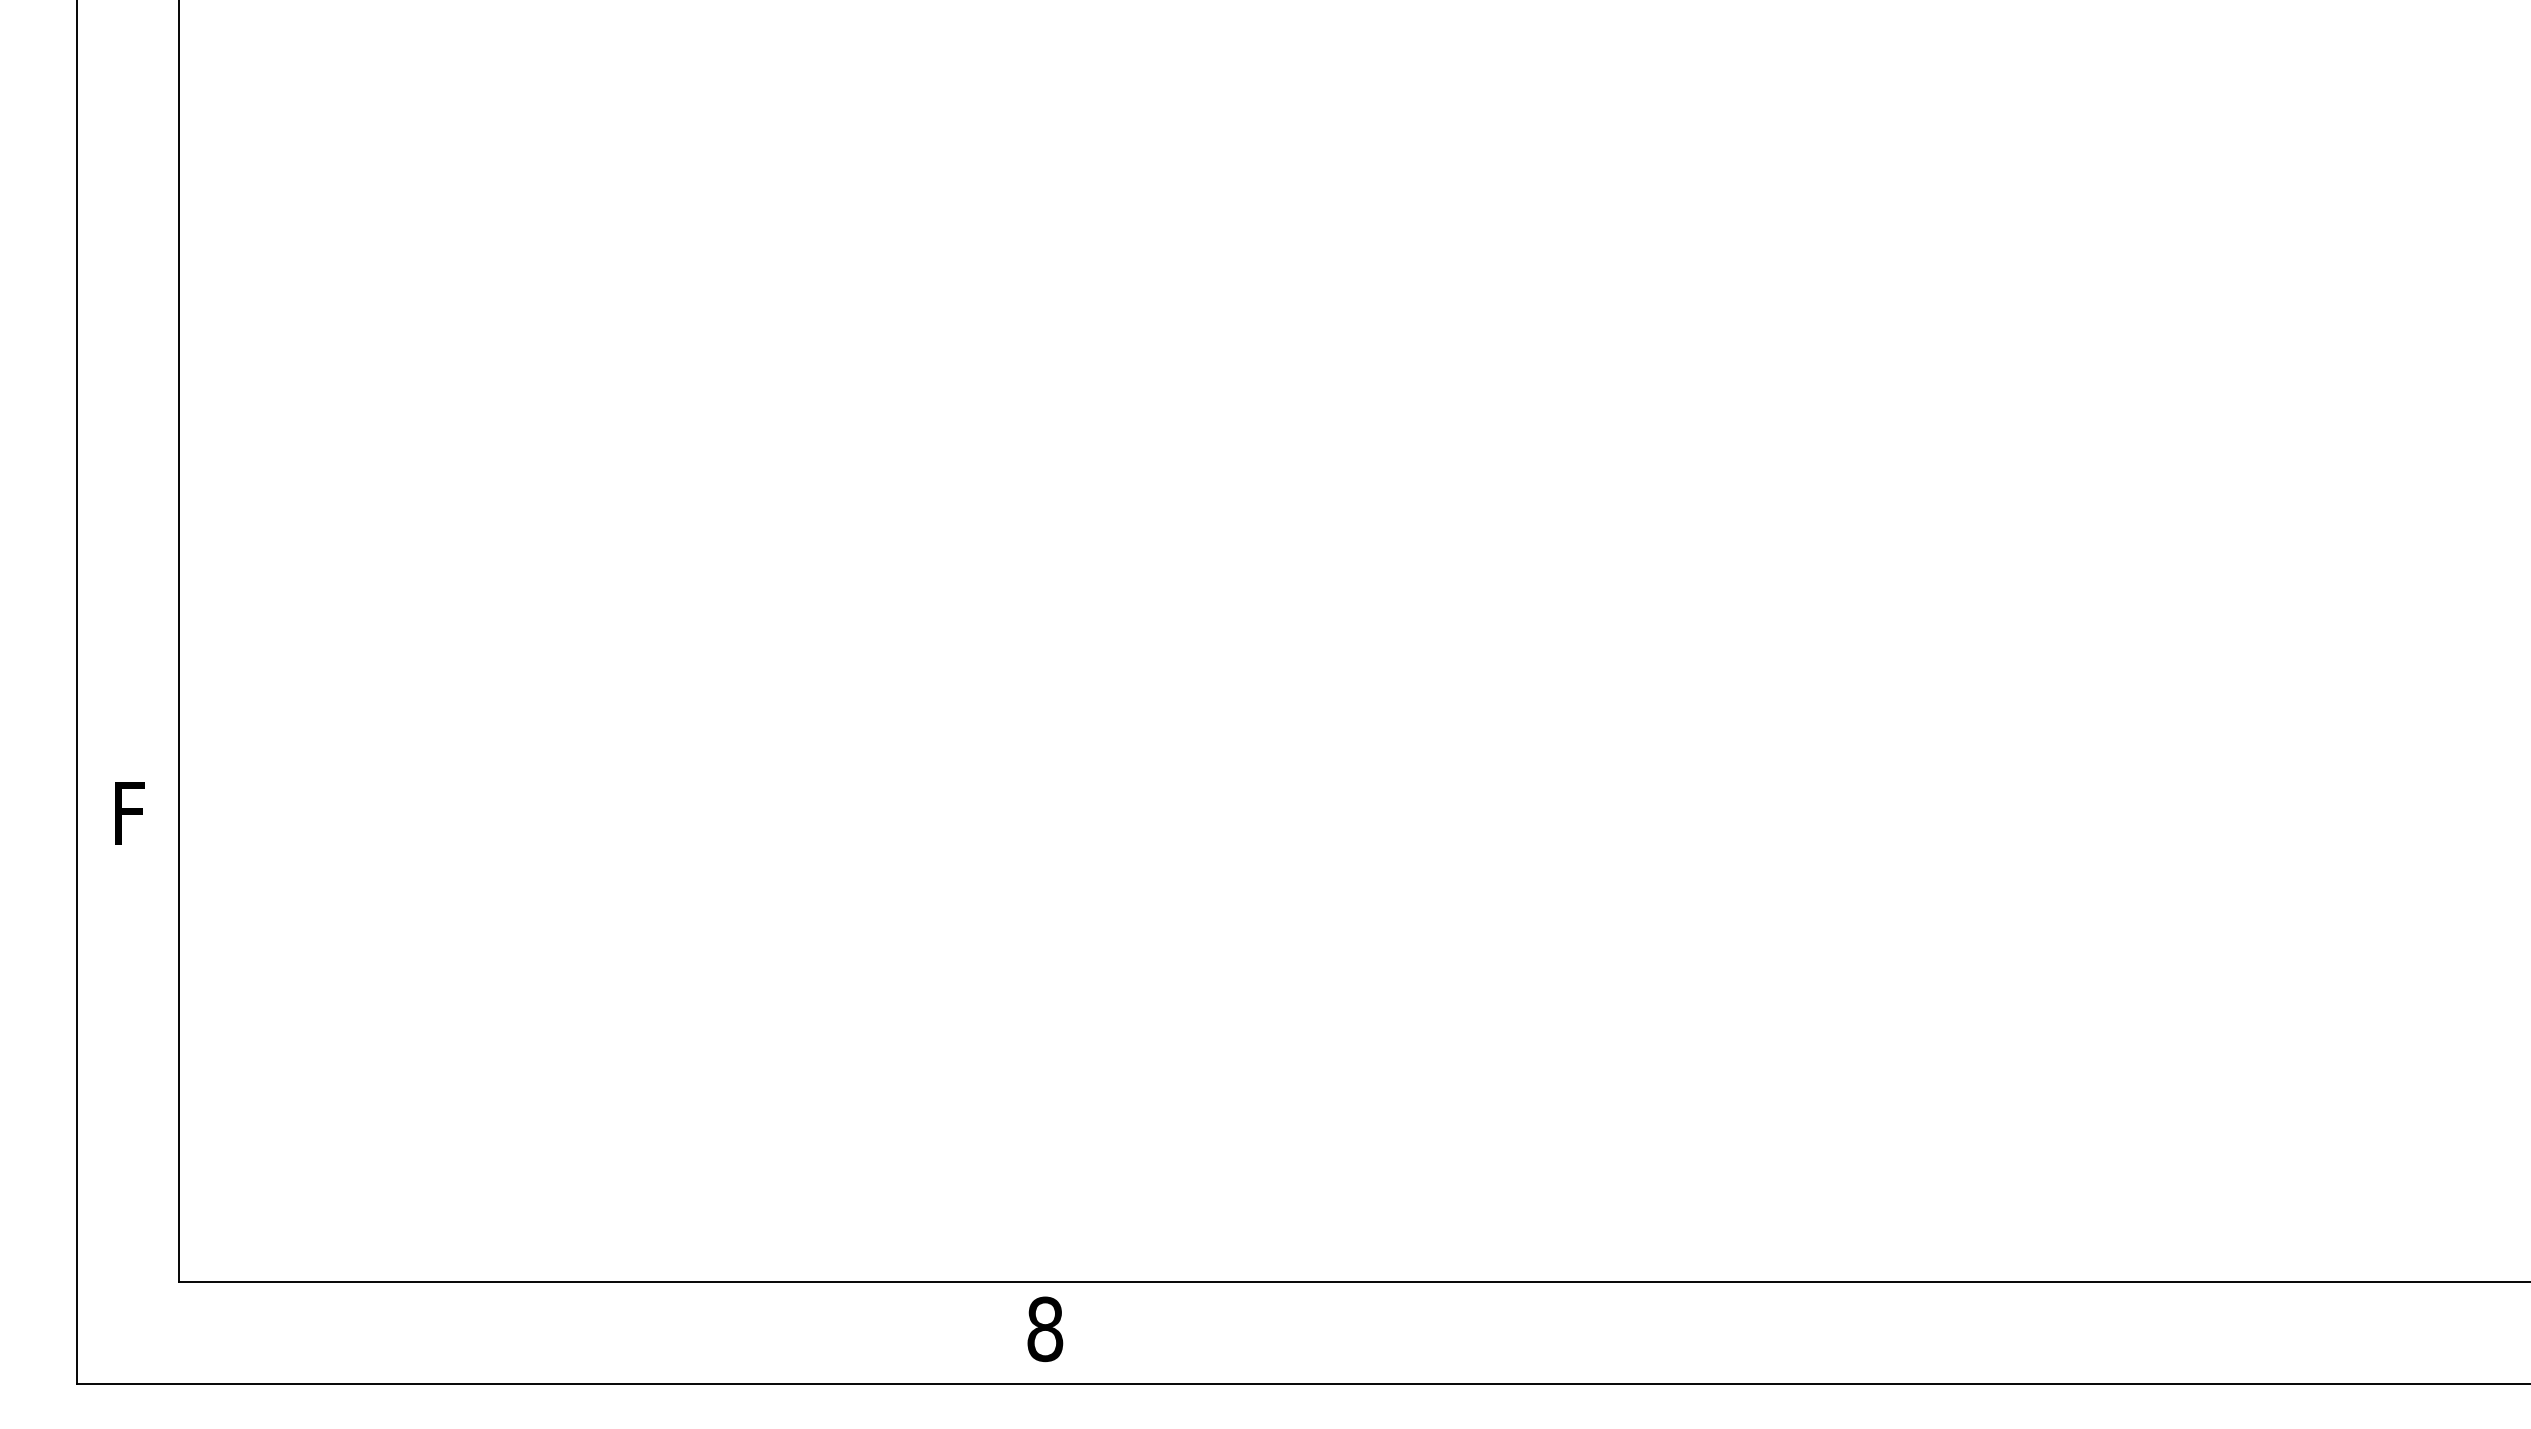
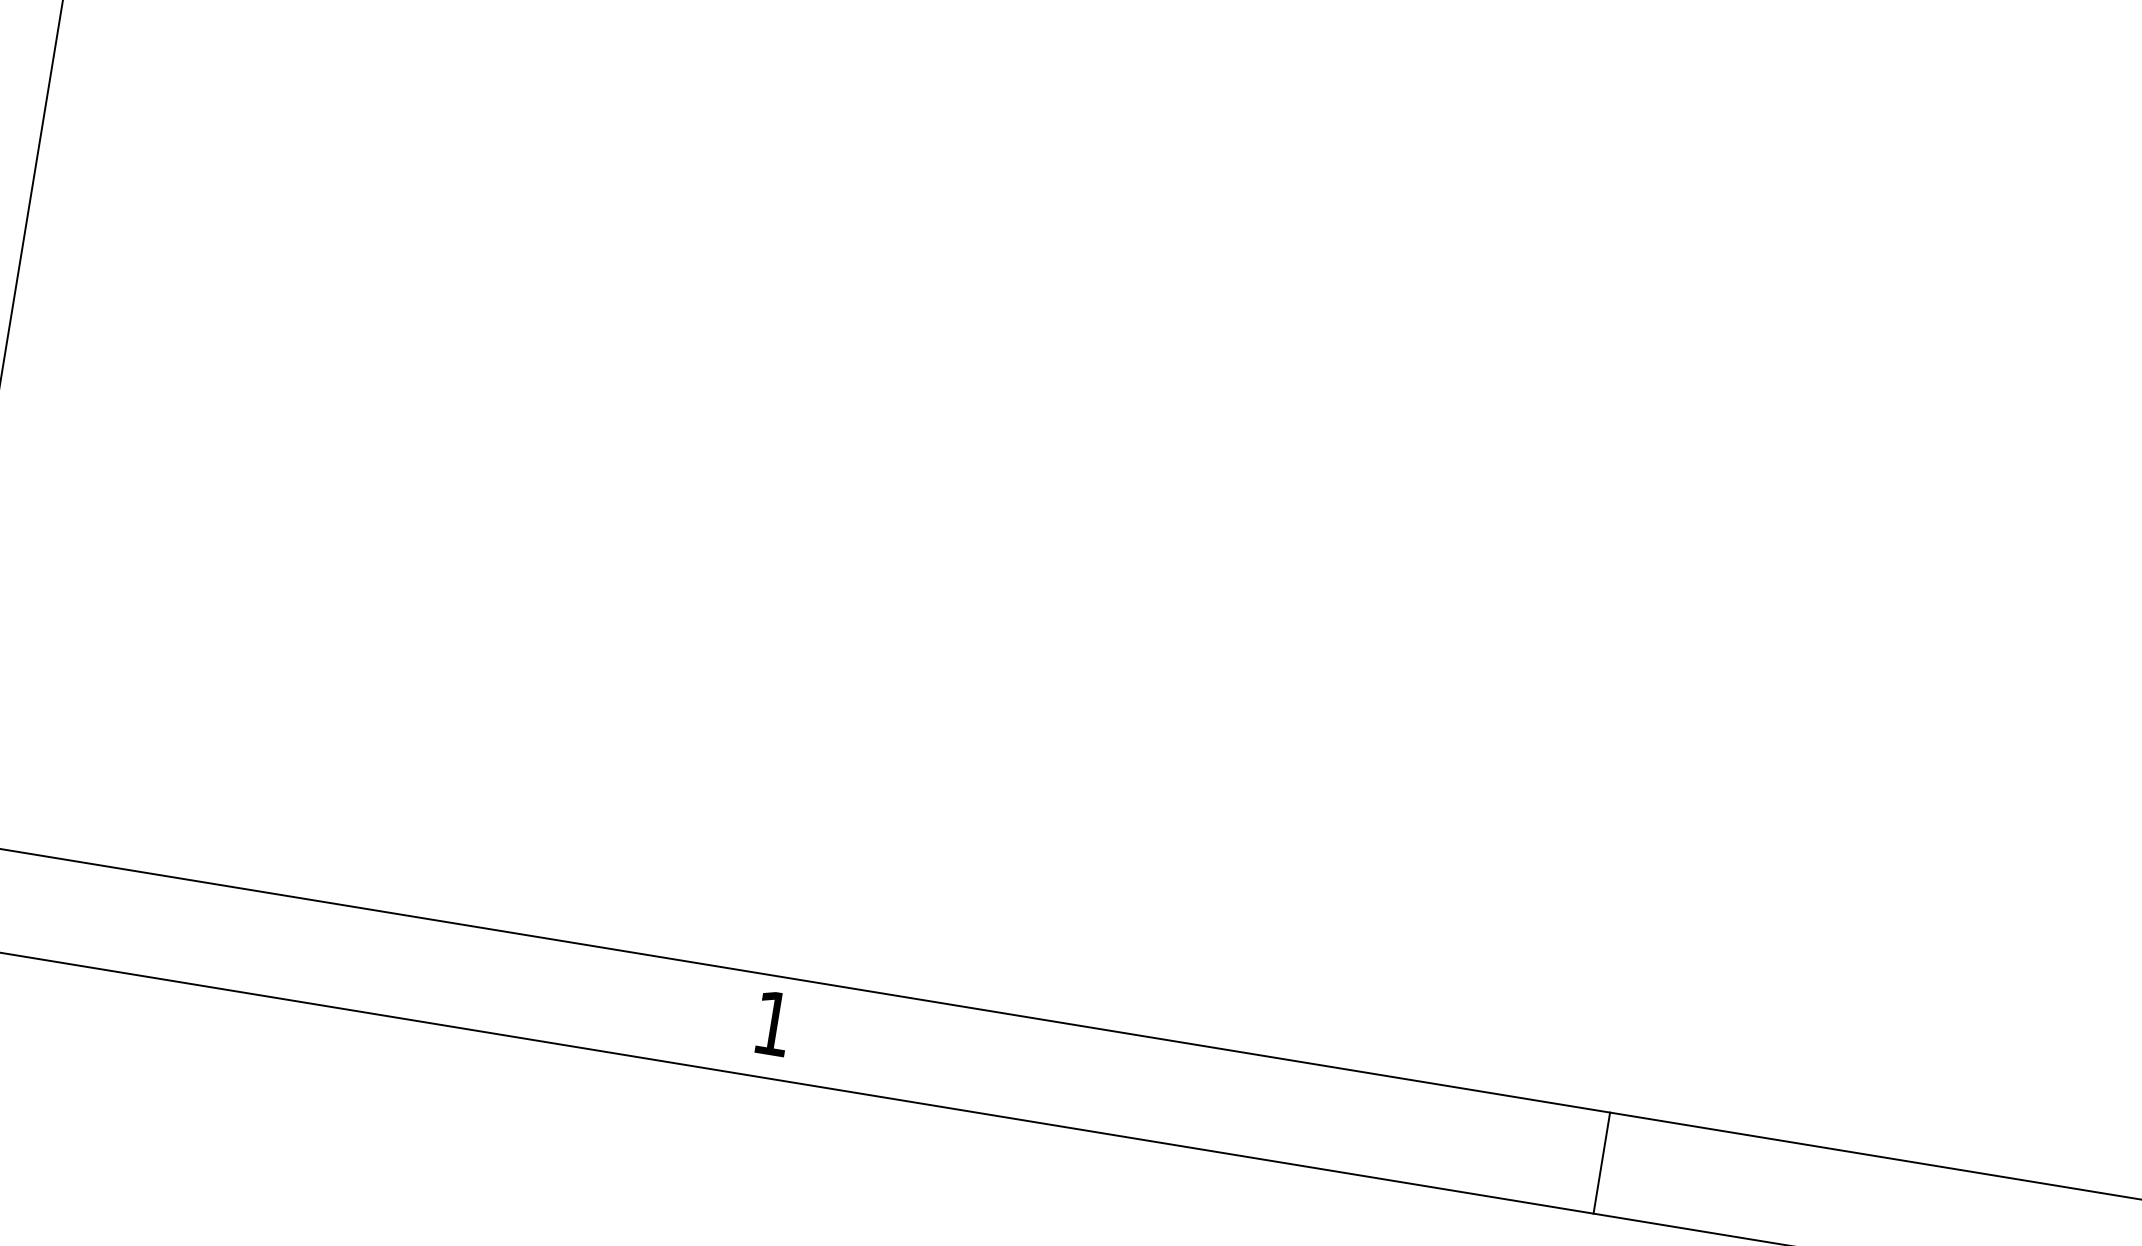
text: (1045, 1329) -> (773, 1023), 8 -> 1
line: (1885, 1332) -> (1601, 1162), added

